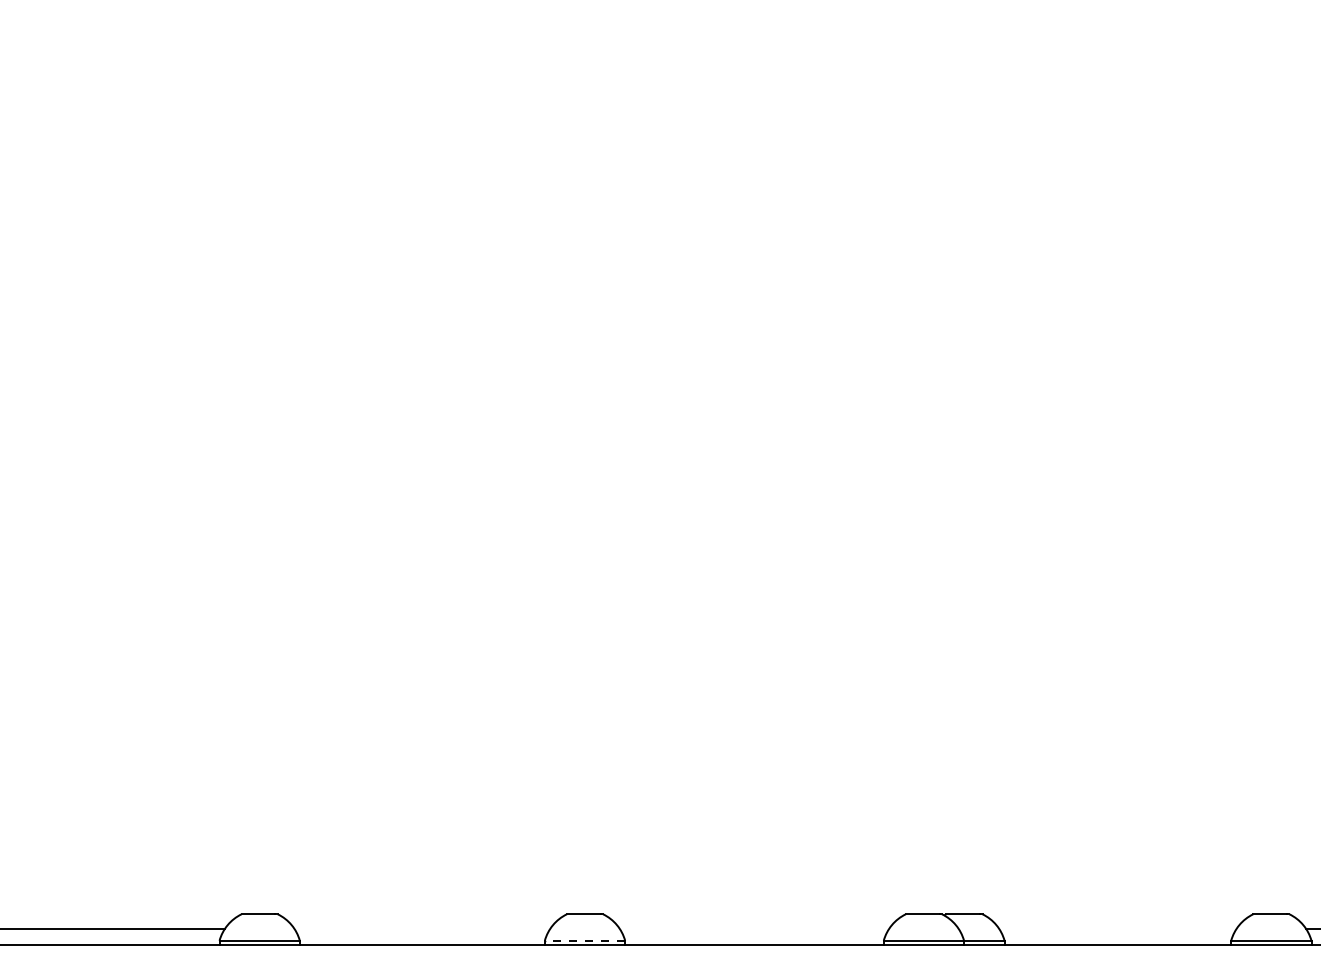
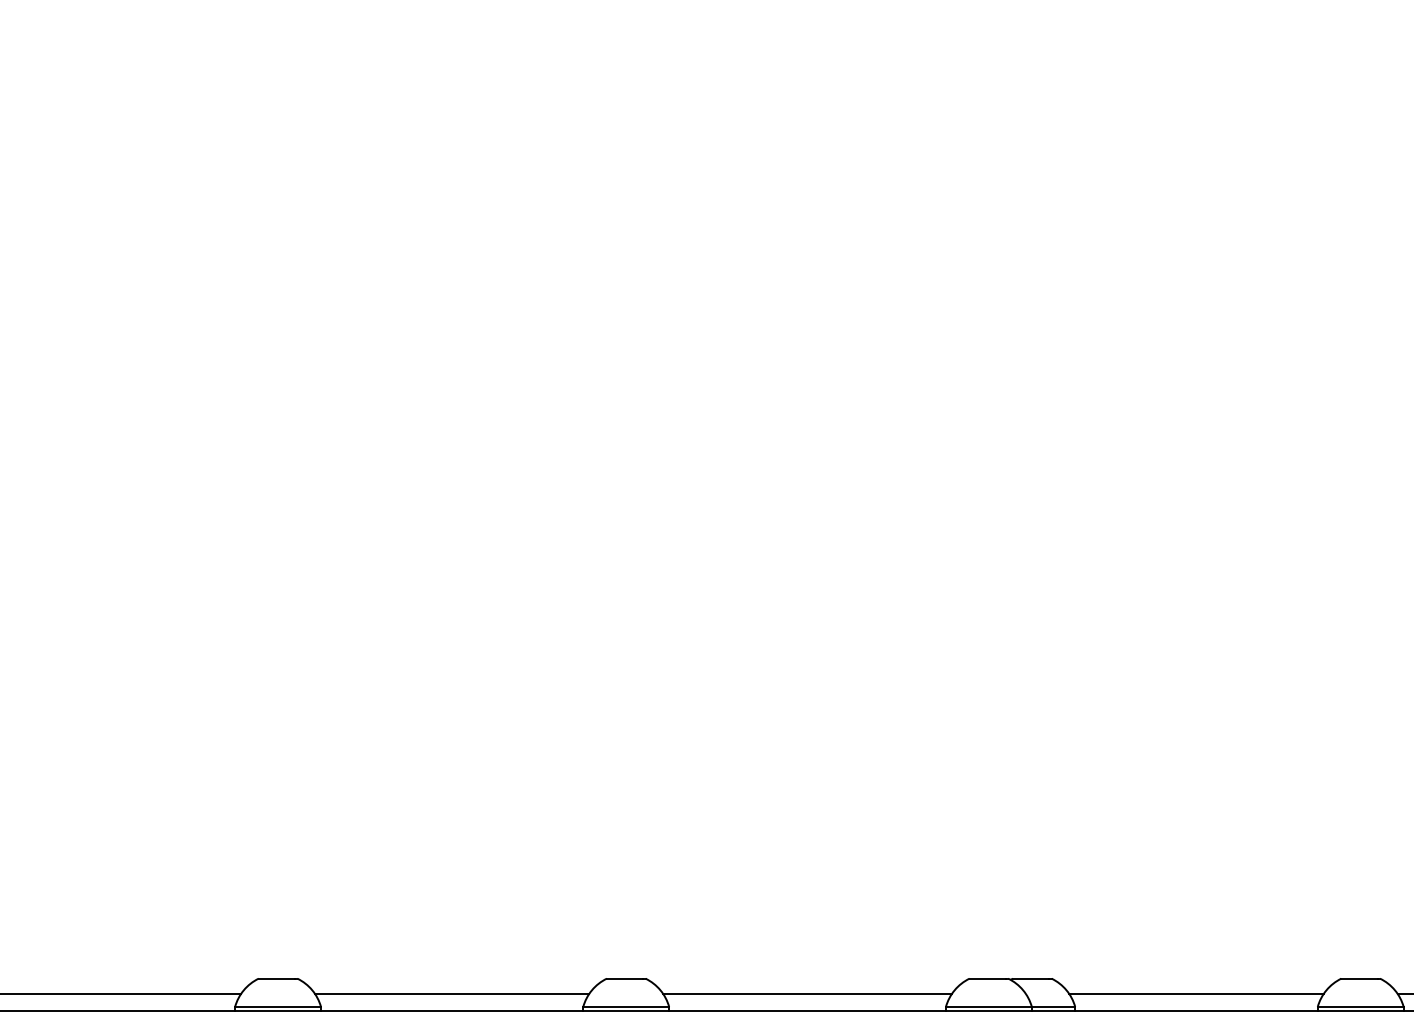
line: (422, 928) -> (452, 993), added
line: (754, 928) -> (807, 993), added
line: (1117, 928) -> (1196, 993), added
line: (584, 940) -> (625, 1006), dashed -> solid

